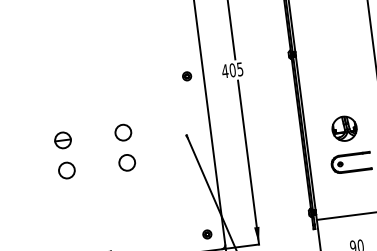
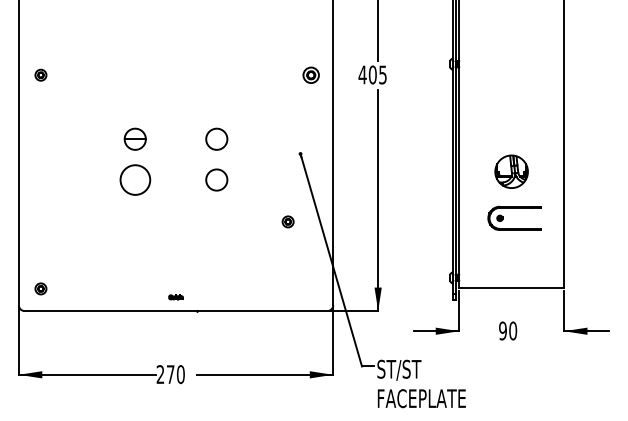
part: (186, 75) -> (310, 74), size x1.4
circle: (66, 170) -> (134, 179), size x1.4
part: (206, 234) -> (287, 221), moved

